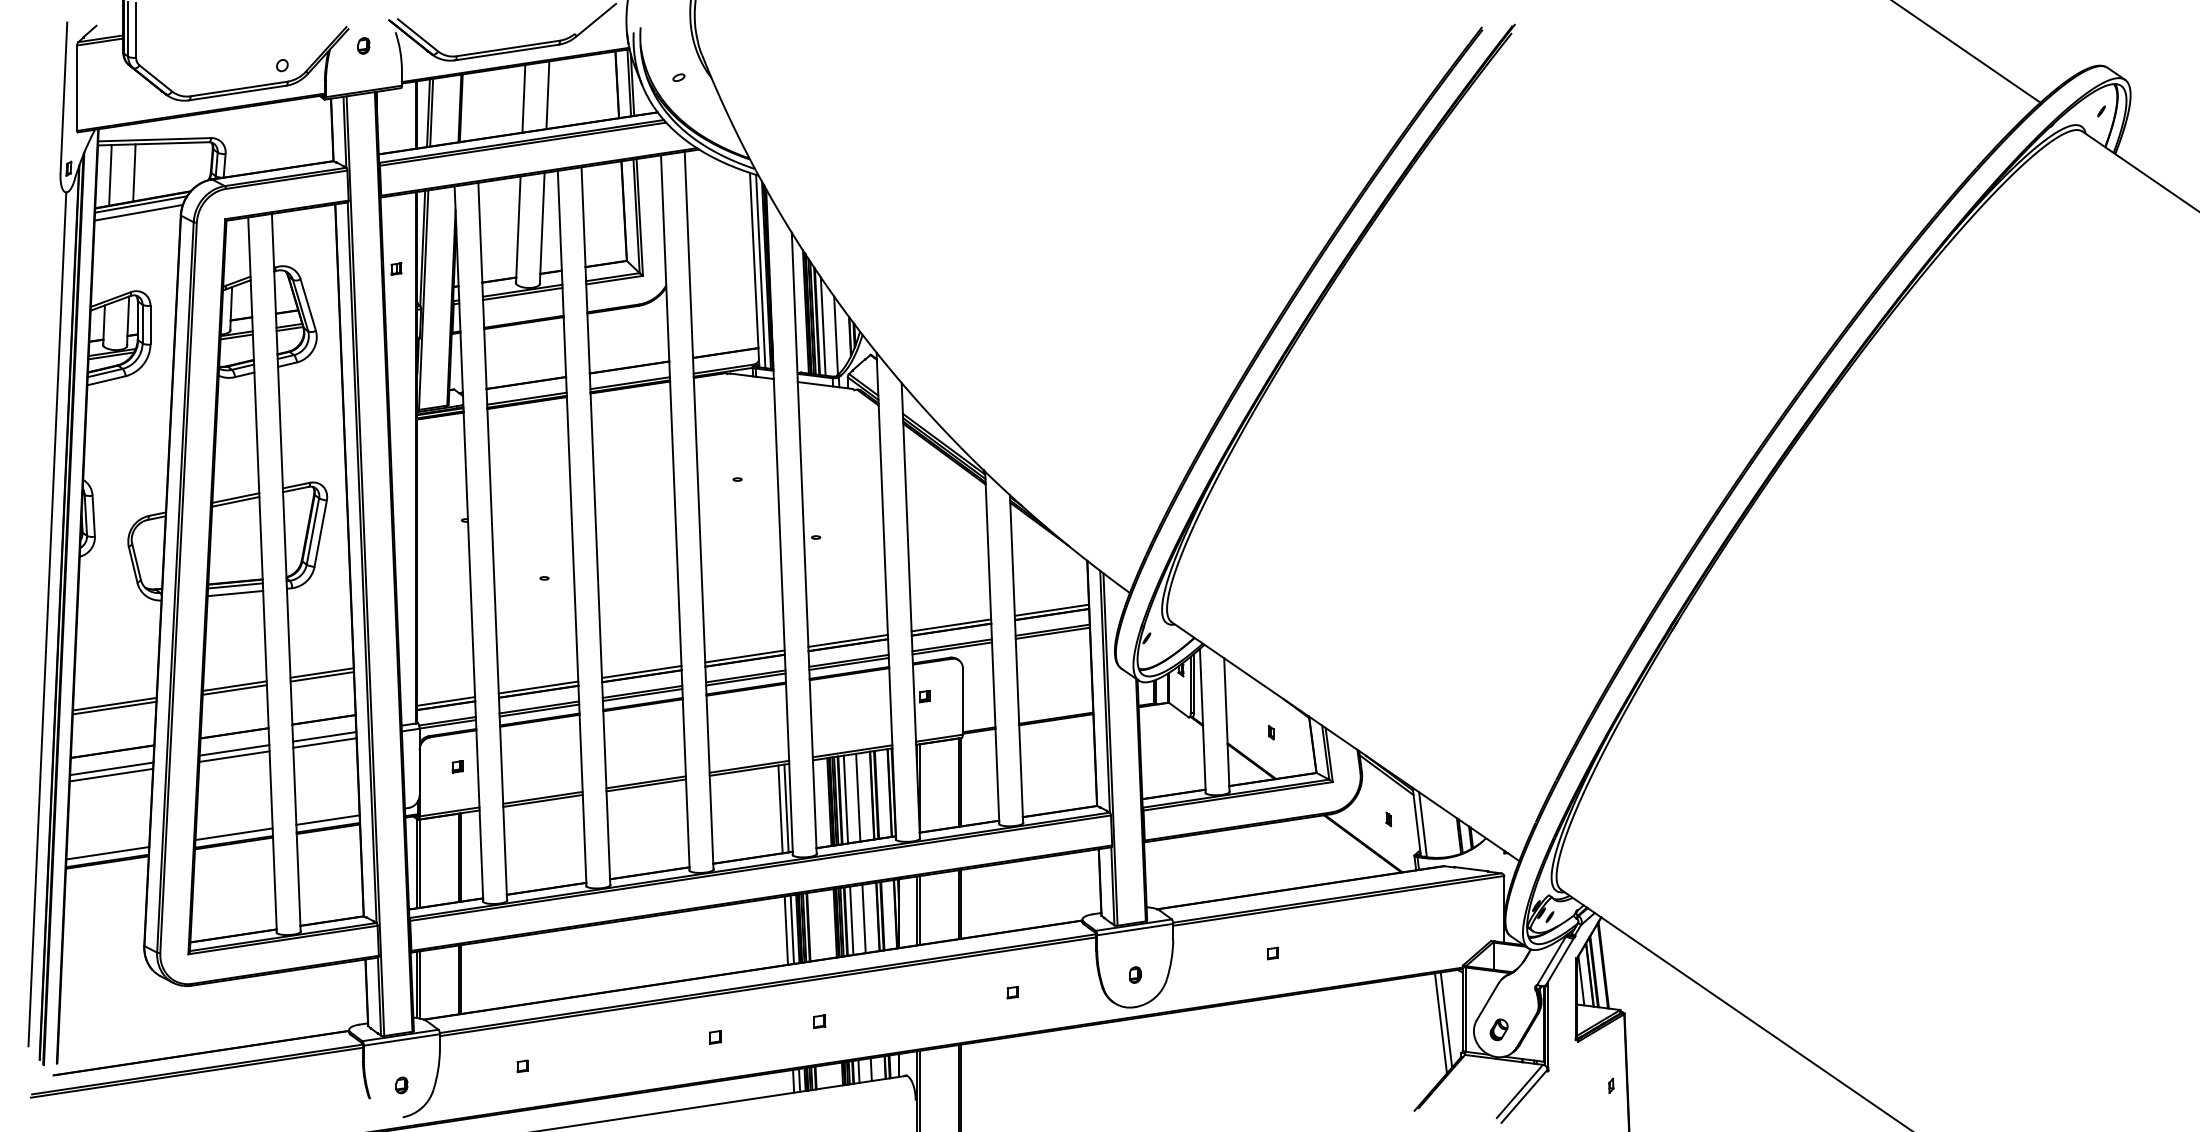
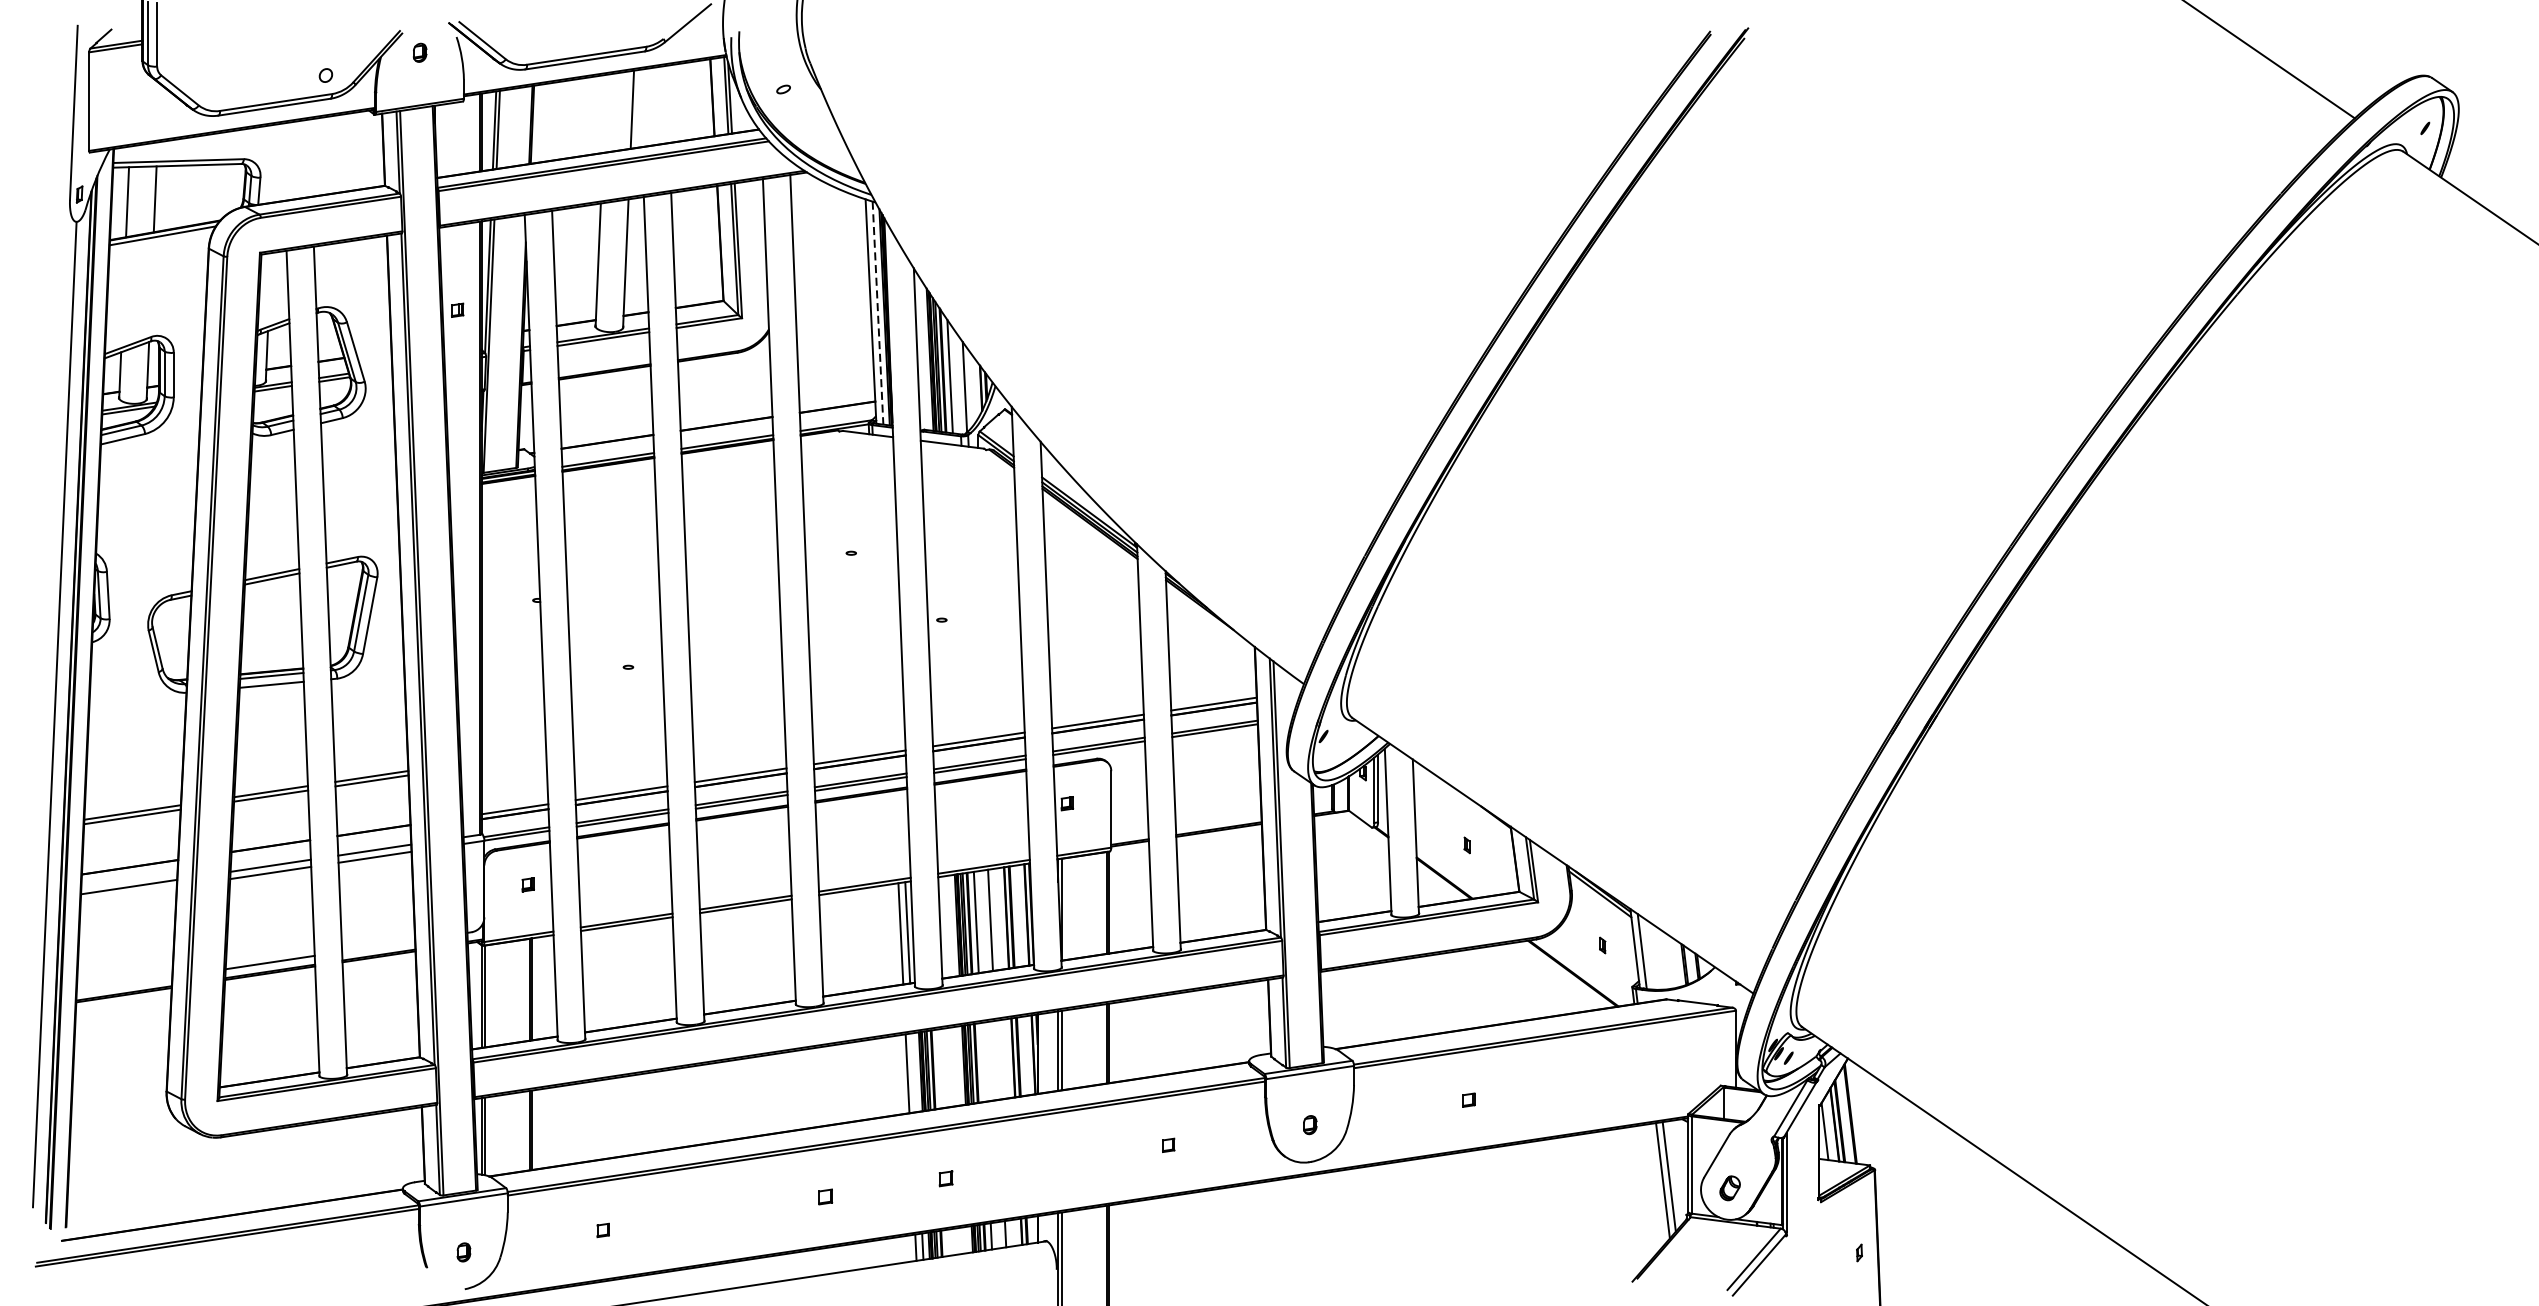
line: (523, 98) -> (604, 113), removed
line: (138, 212) -> (159, 245), removed
line: (760, 271) -> (877, 313), solid -> dashed
line: (111, 774) -> (128, 893), removed
line: (327, 819) -> (378, 945), removed
line: (107, 853) -> (124, 984), removed
line: (863, 918) -> (996, 1059), removed
line: (851, 920) -> (982, 1062), removed
line: (791, 929) -> (913, 1072), removed

